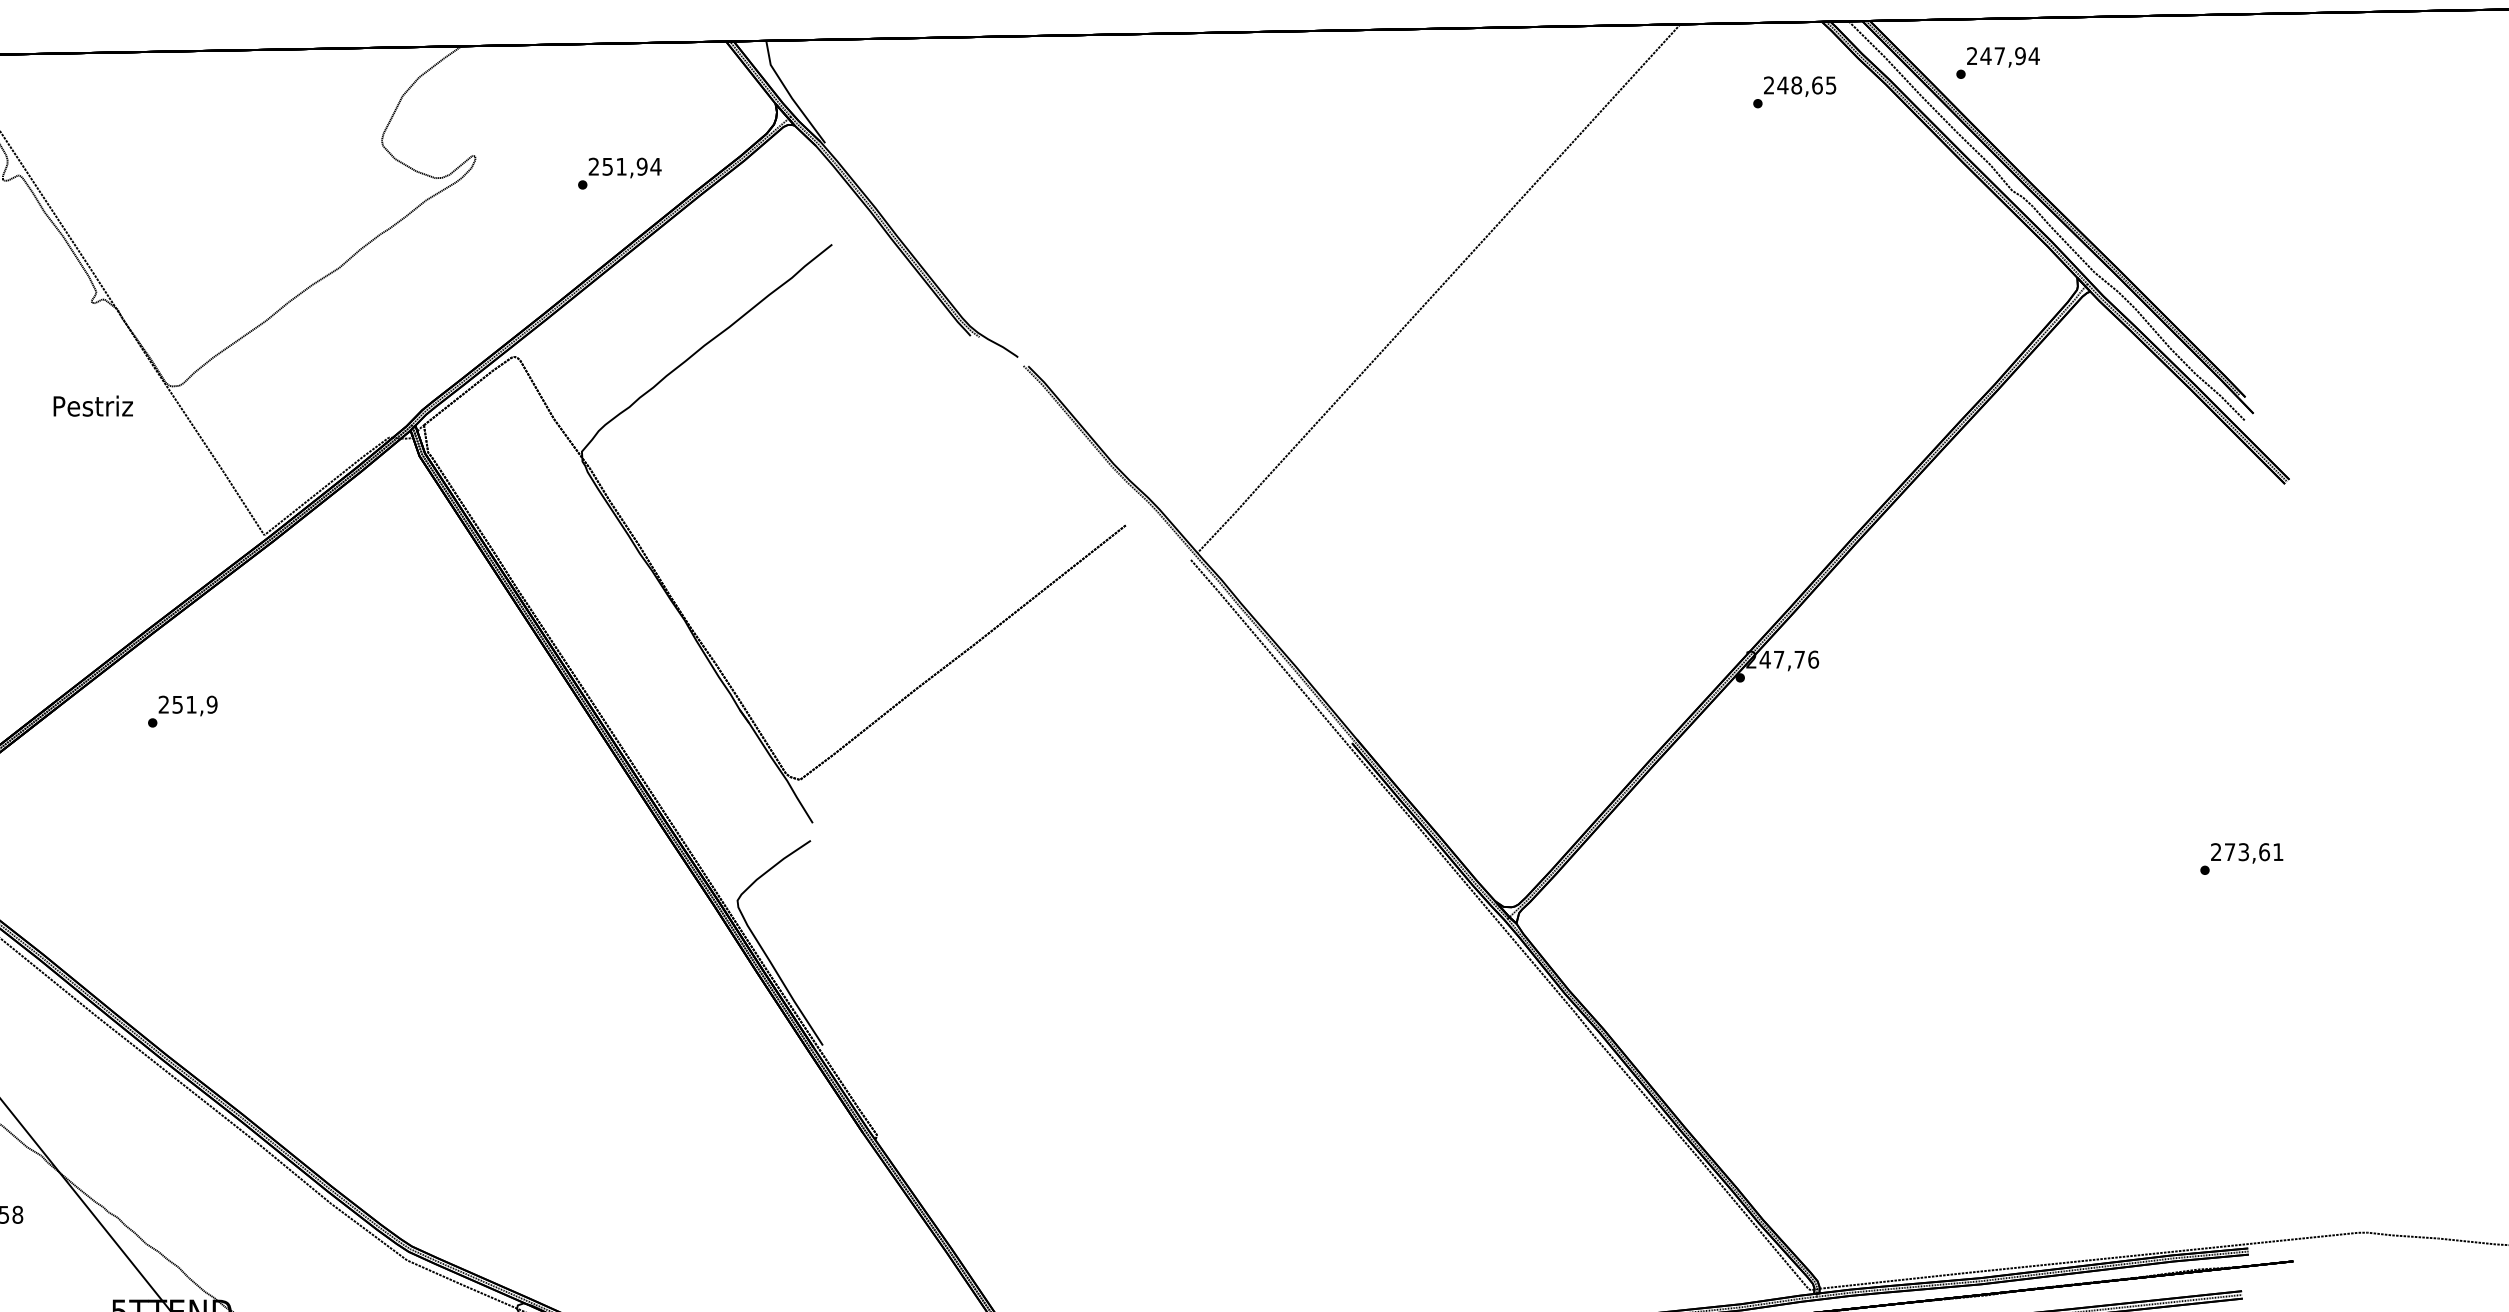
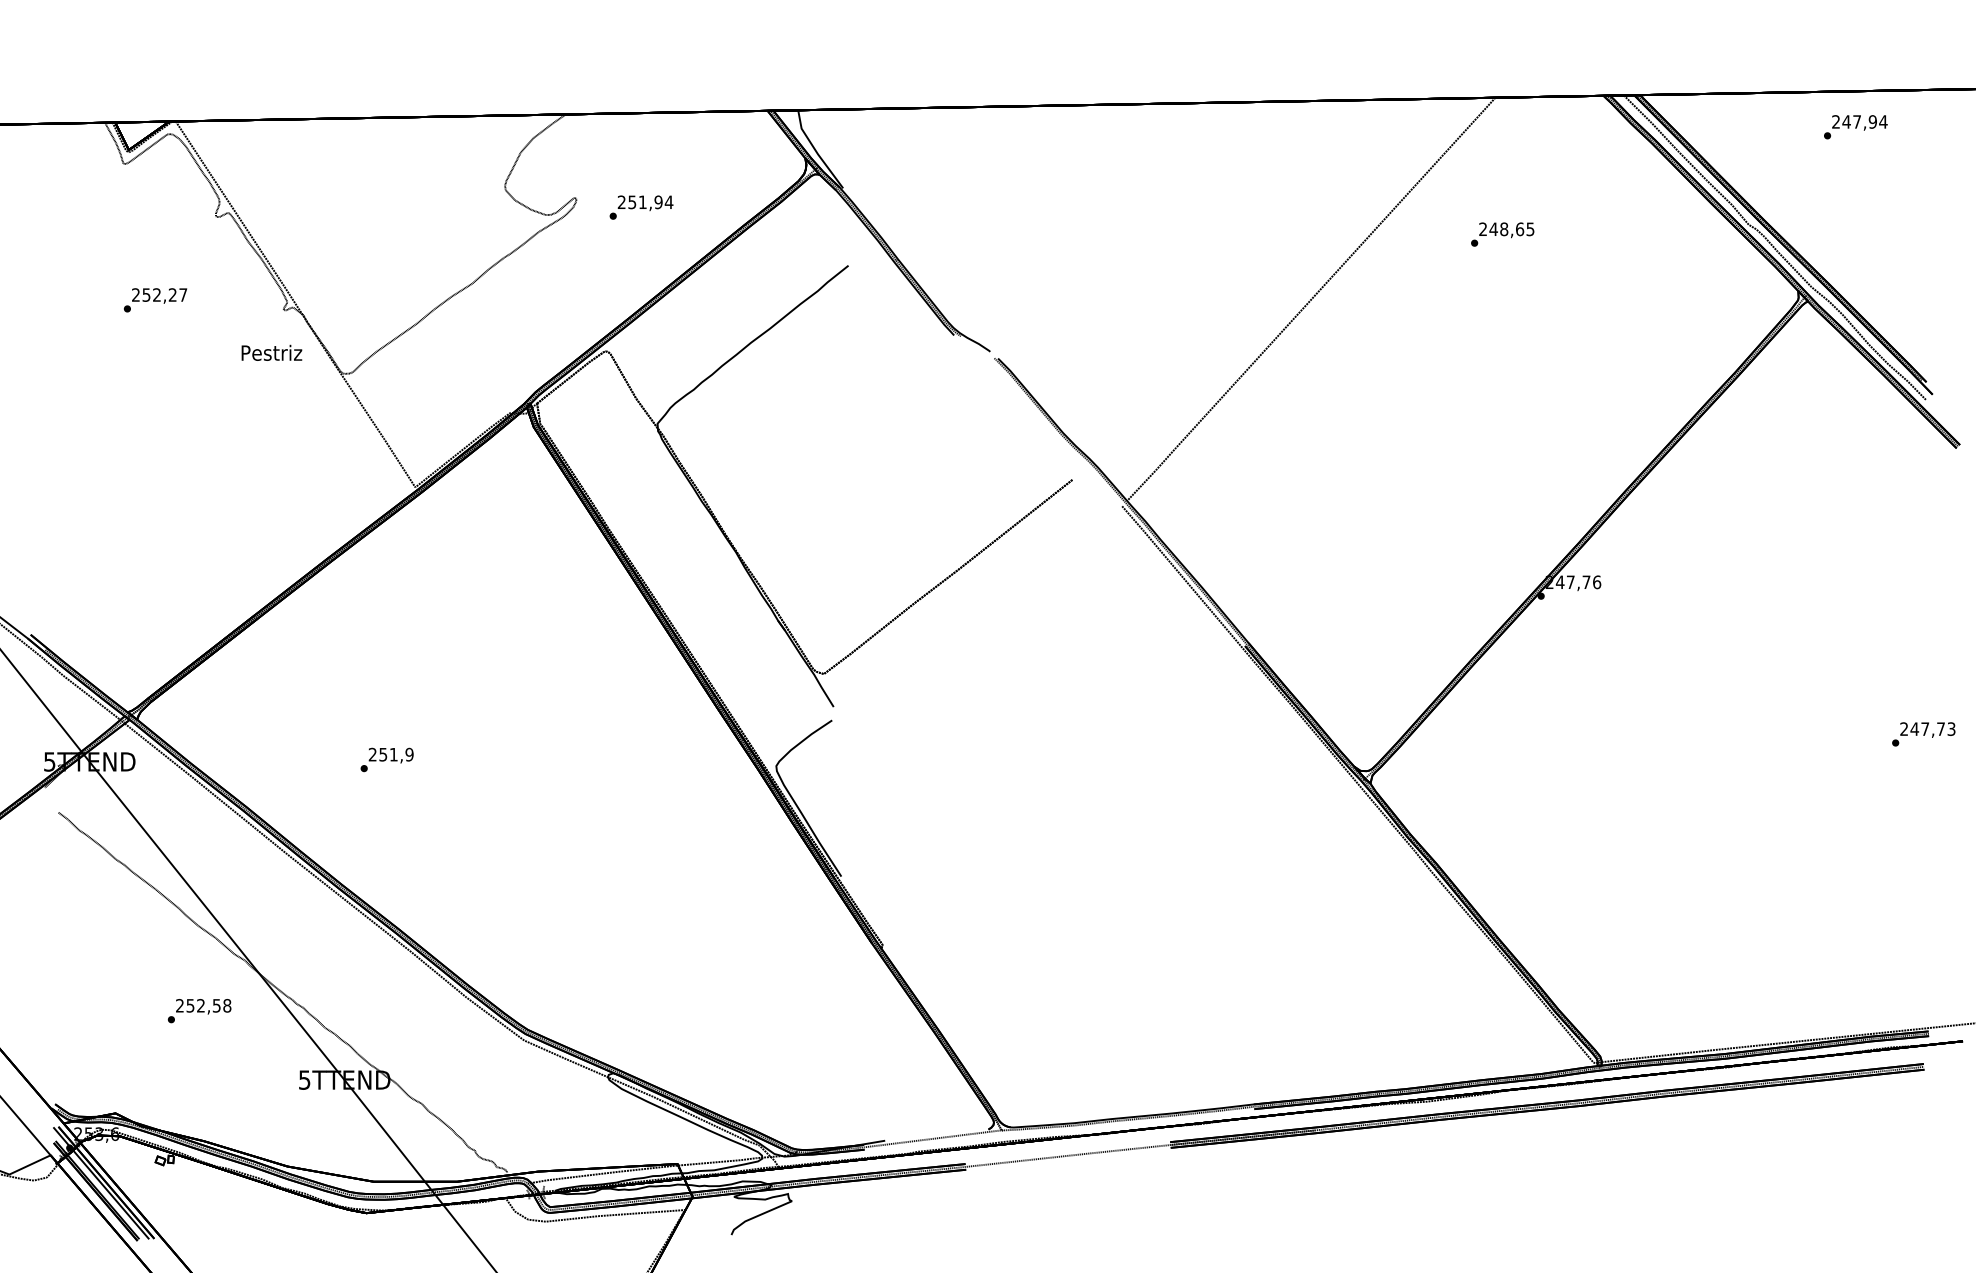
text: (1997, 63) -> (1855, 127), moved
text: (1794, 92) -> (1502, 234), moved
text: (619, 173) -> (641, 207), moved
text: (92, 405) -> (271, 352), moved
text: (181, 711) -> (386, 759), moved
text: (2253, 852) -> (1932, 729), 273,61 -> 247,73

